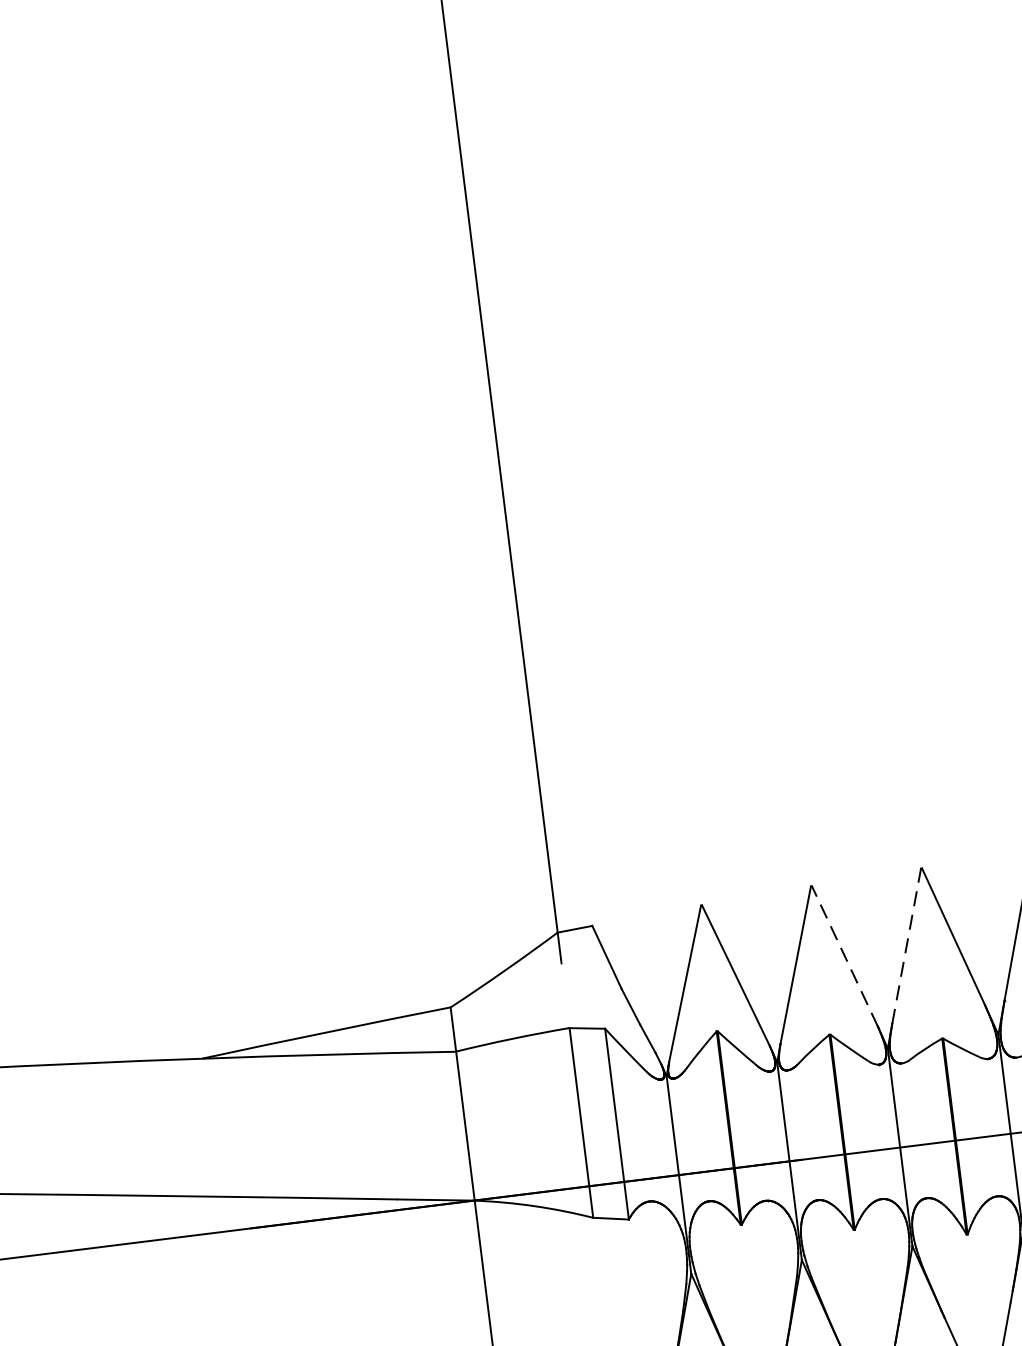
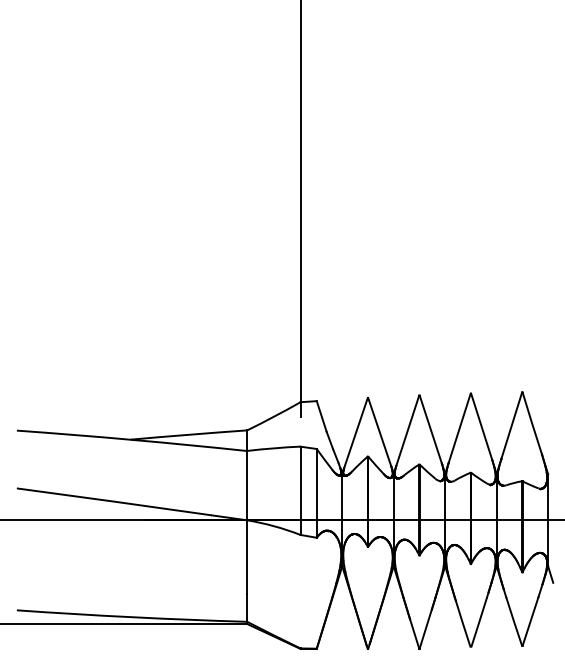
line: (906, 944) -> (459, 427), dashed -> solid
line: (844, 956) -> (430, 429), dashed -> solid

